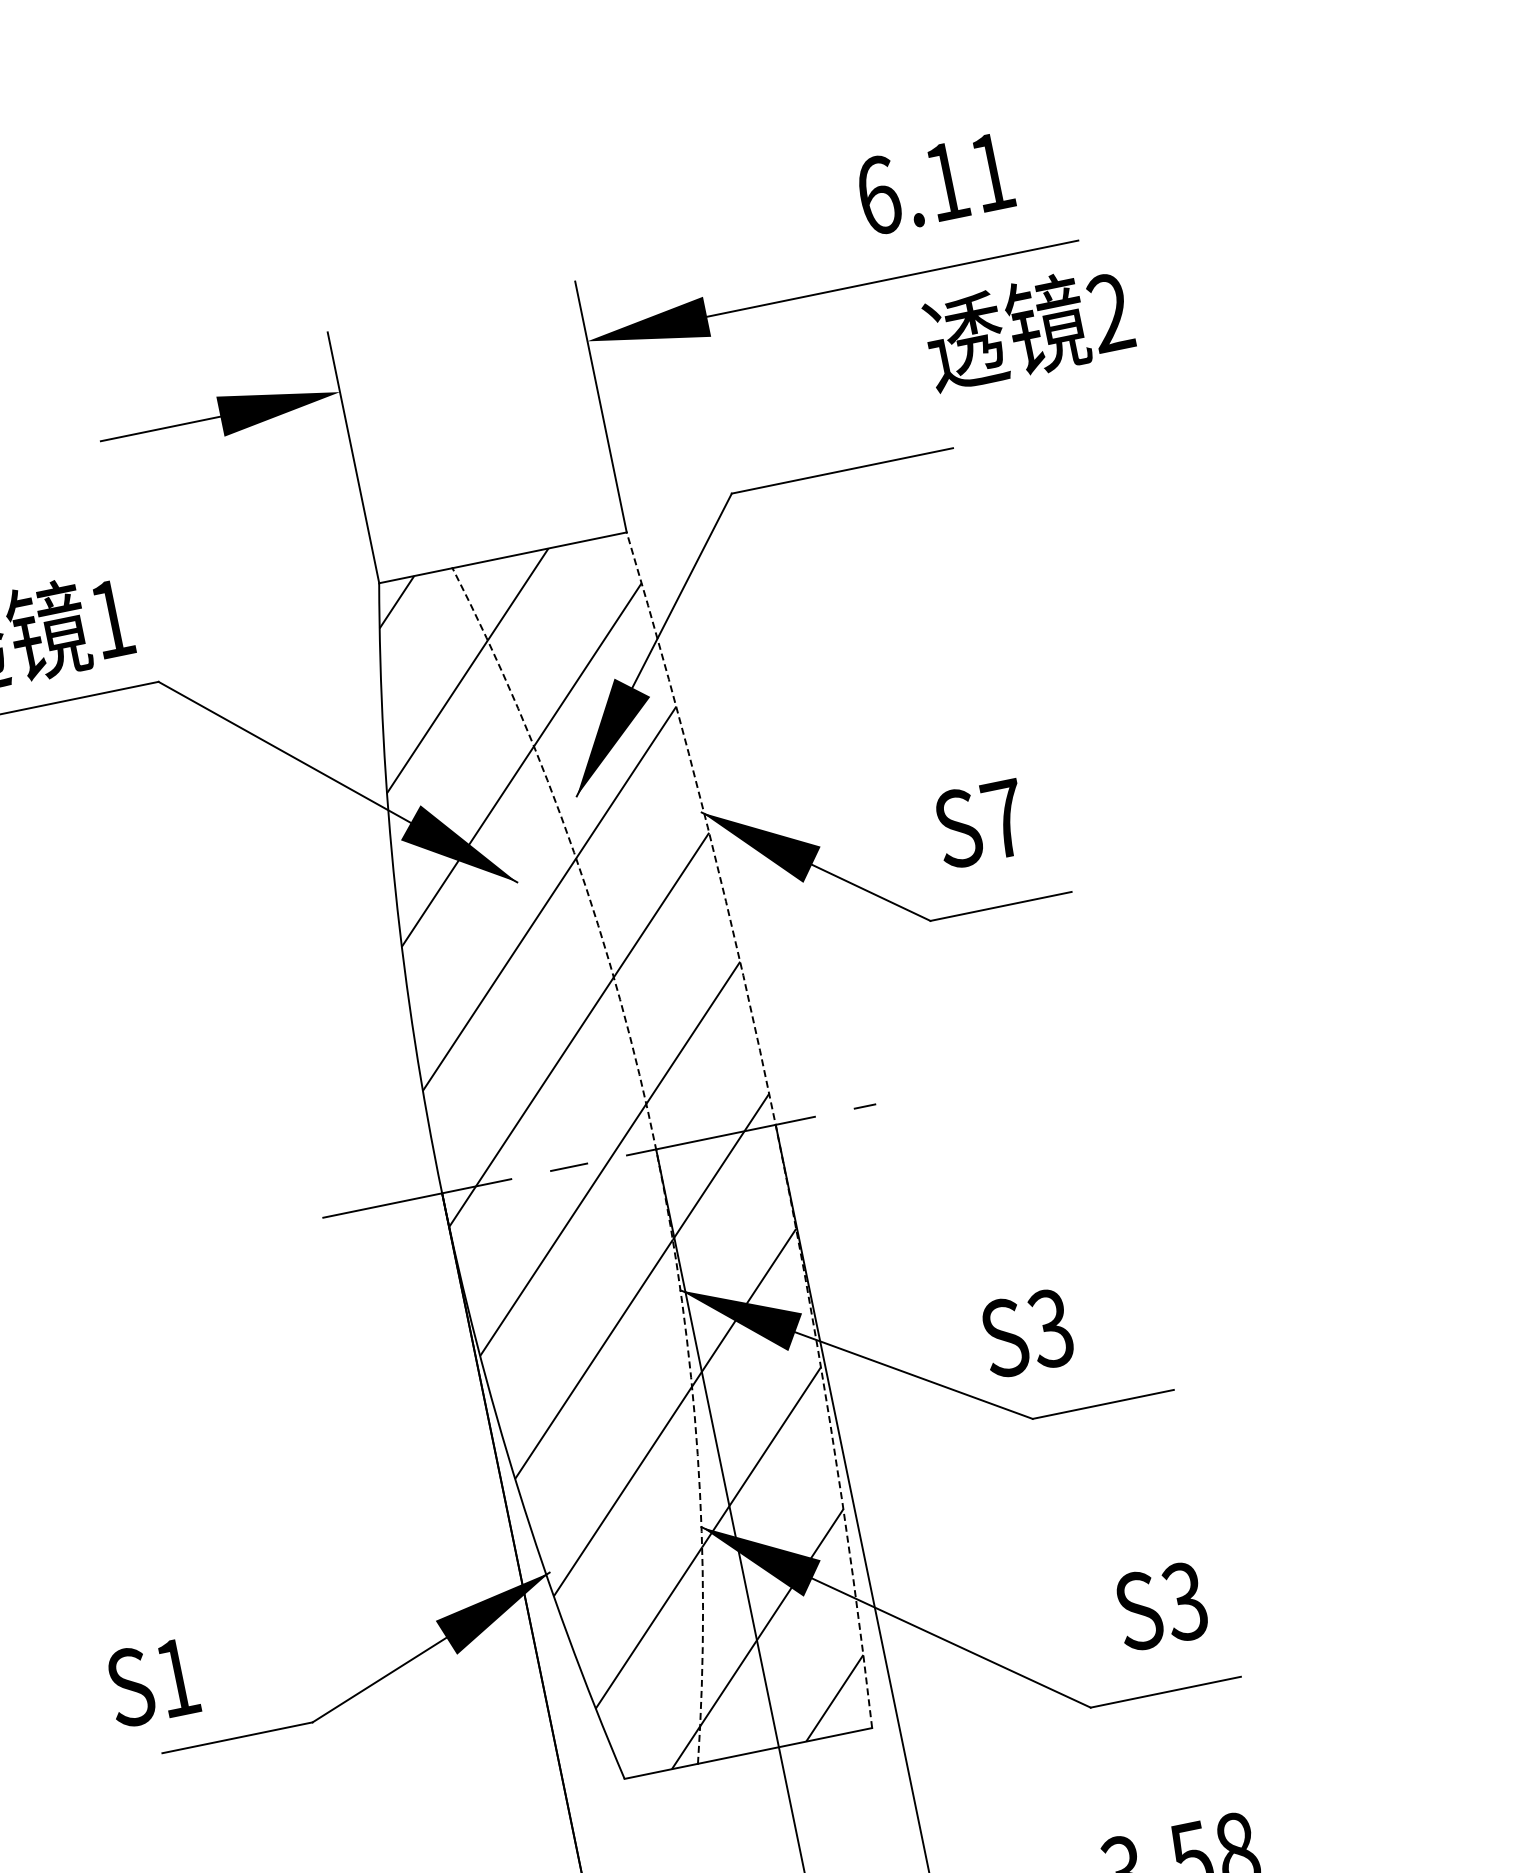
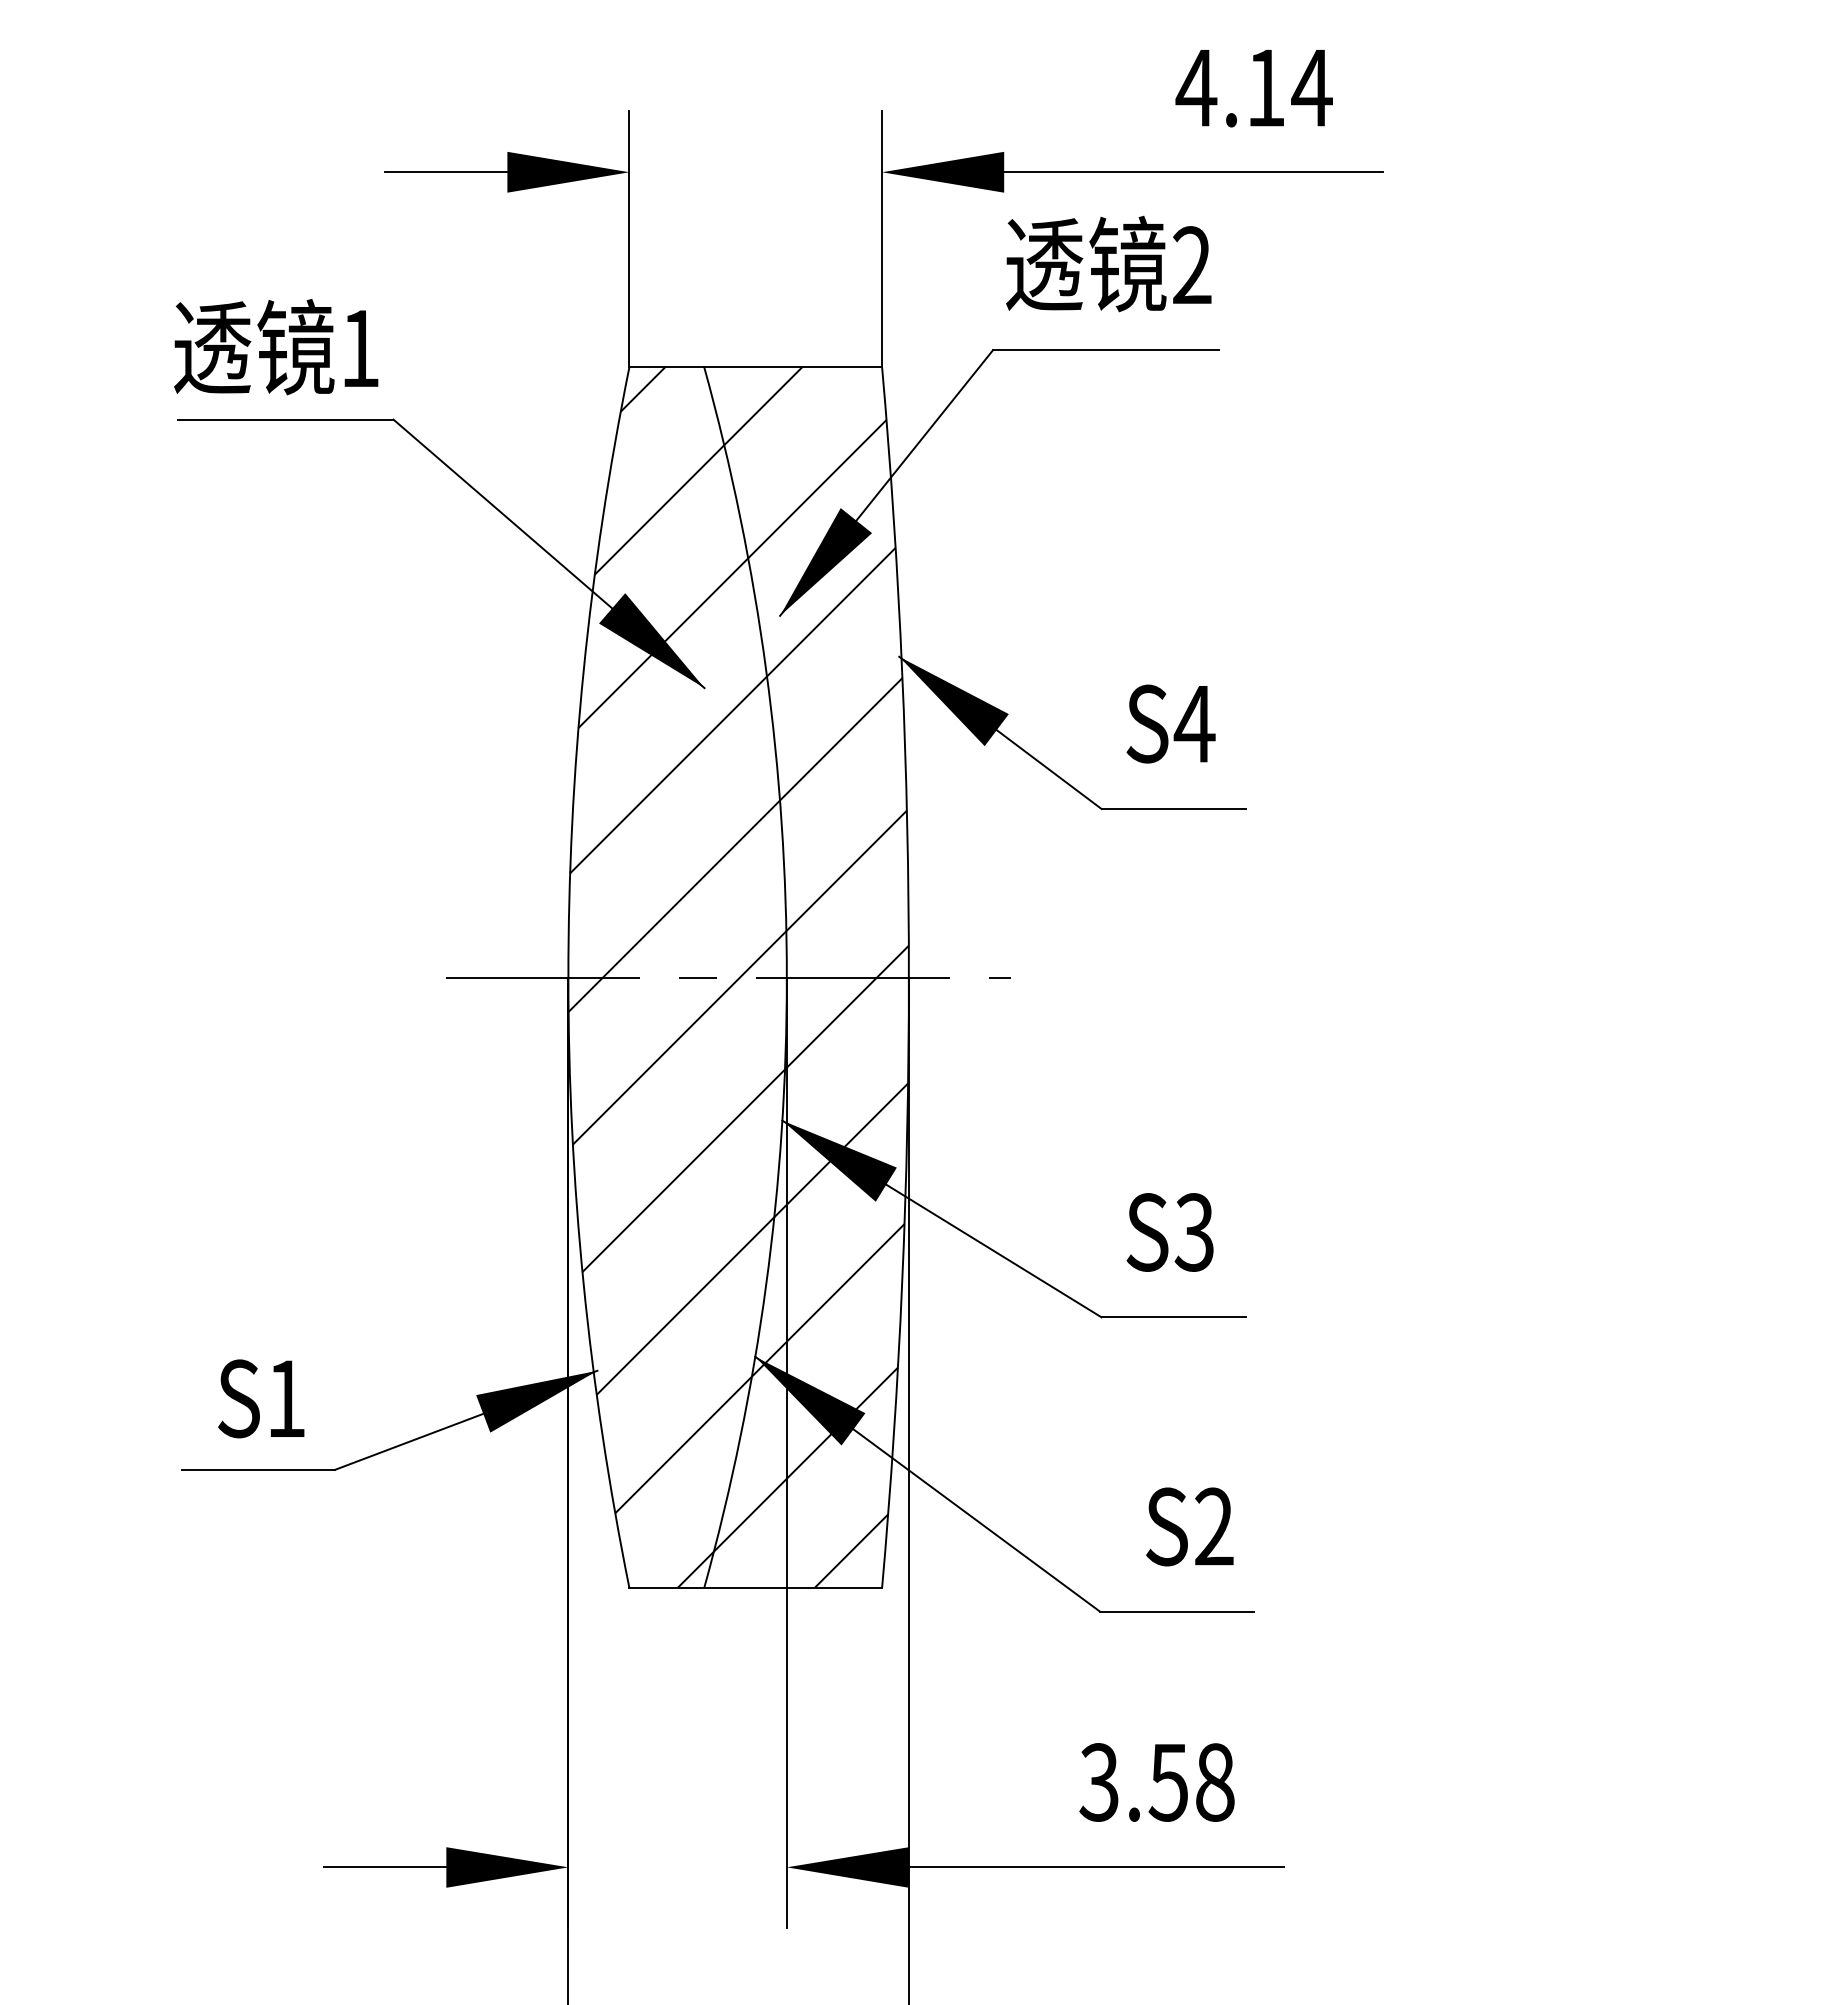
text: (934, 183) -> (1253, 87), 6.11 -> 4.14
text: (1028, 327) -> (1108, 263), moved
text: (1004, 819) -> (1194, 724), S7 -> S4
arc: (775, 1124) -> (908, 977), dashed -> solid
arc: (655, 1149) -> (786, 977), dashed -> solid
text: (1026, 1333) -> (1169, 1232), moved
text: (1184, 1601) -> (1213, 1526), S3 -> S2
text: (152, 1682) -> (261, 1398), moved

